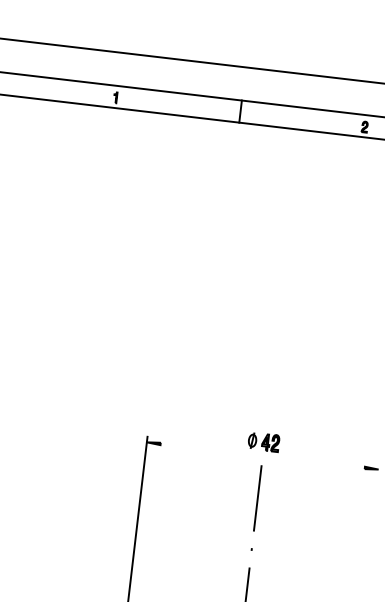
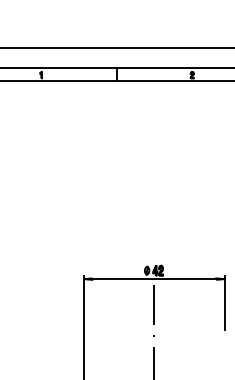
line: (263, 456) -> (154, 279), added
line: (374, 508) -> (224, 302), added

